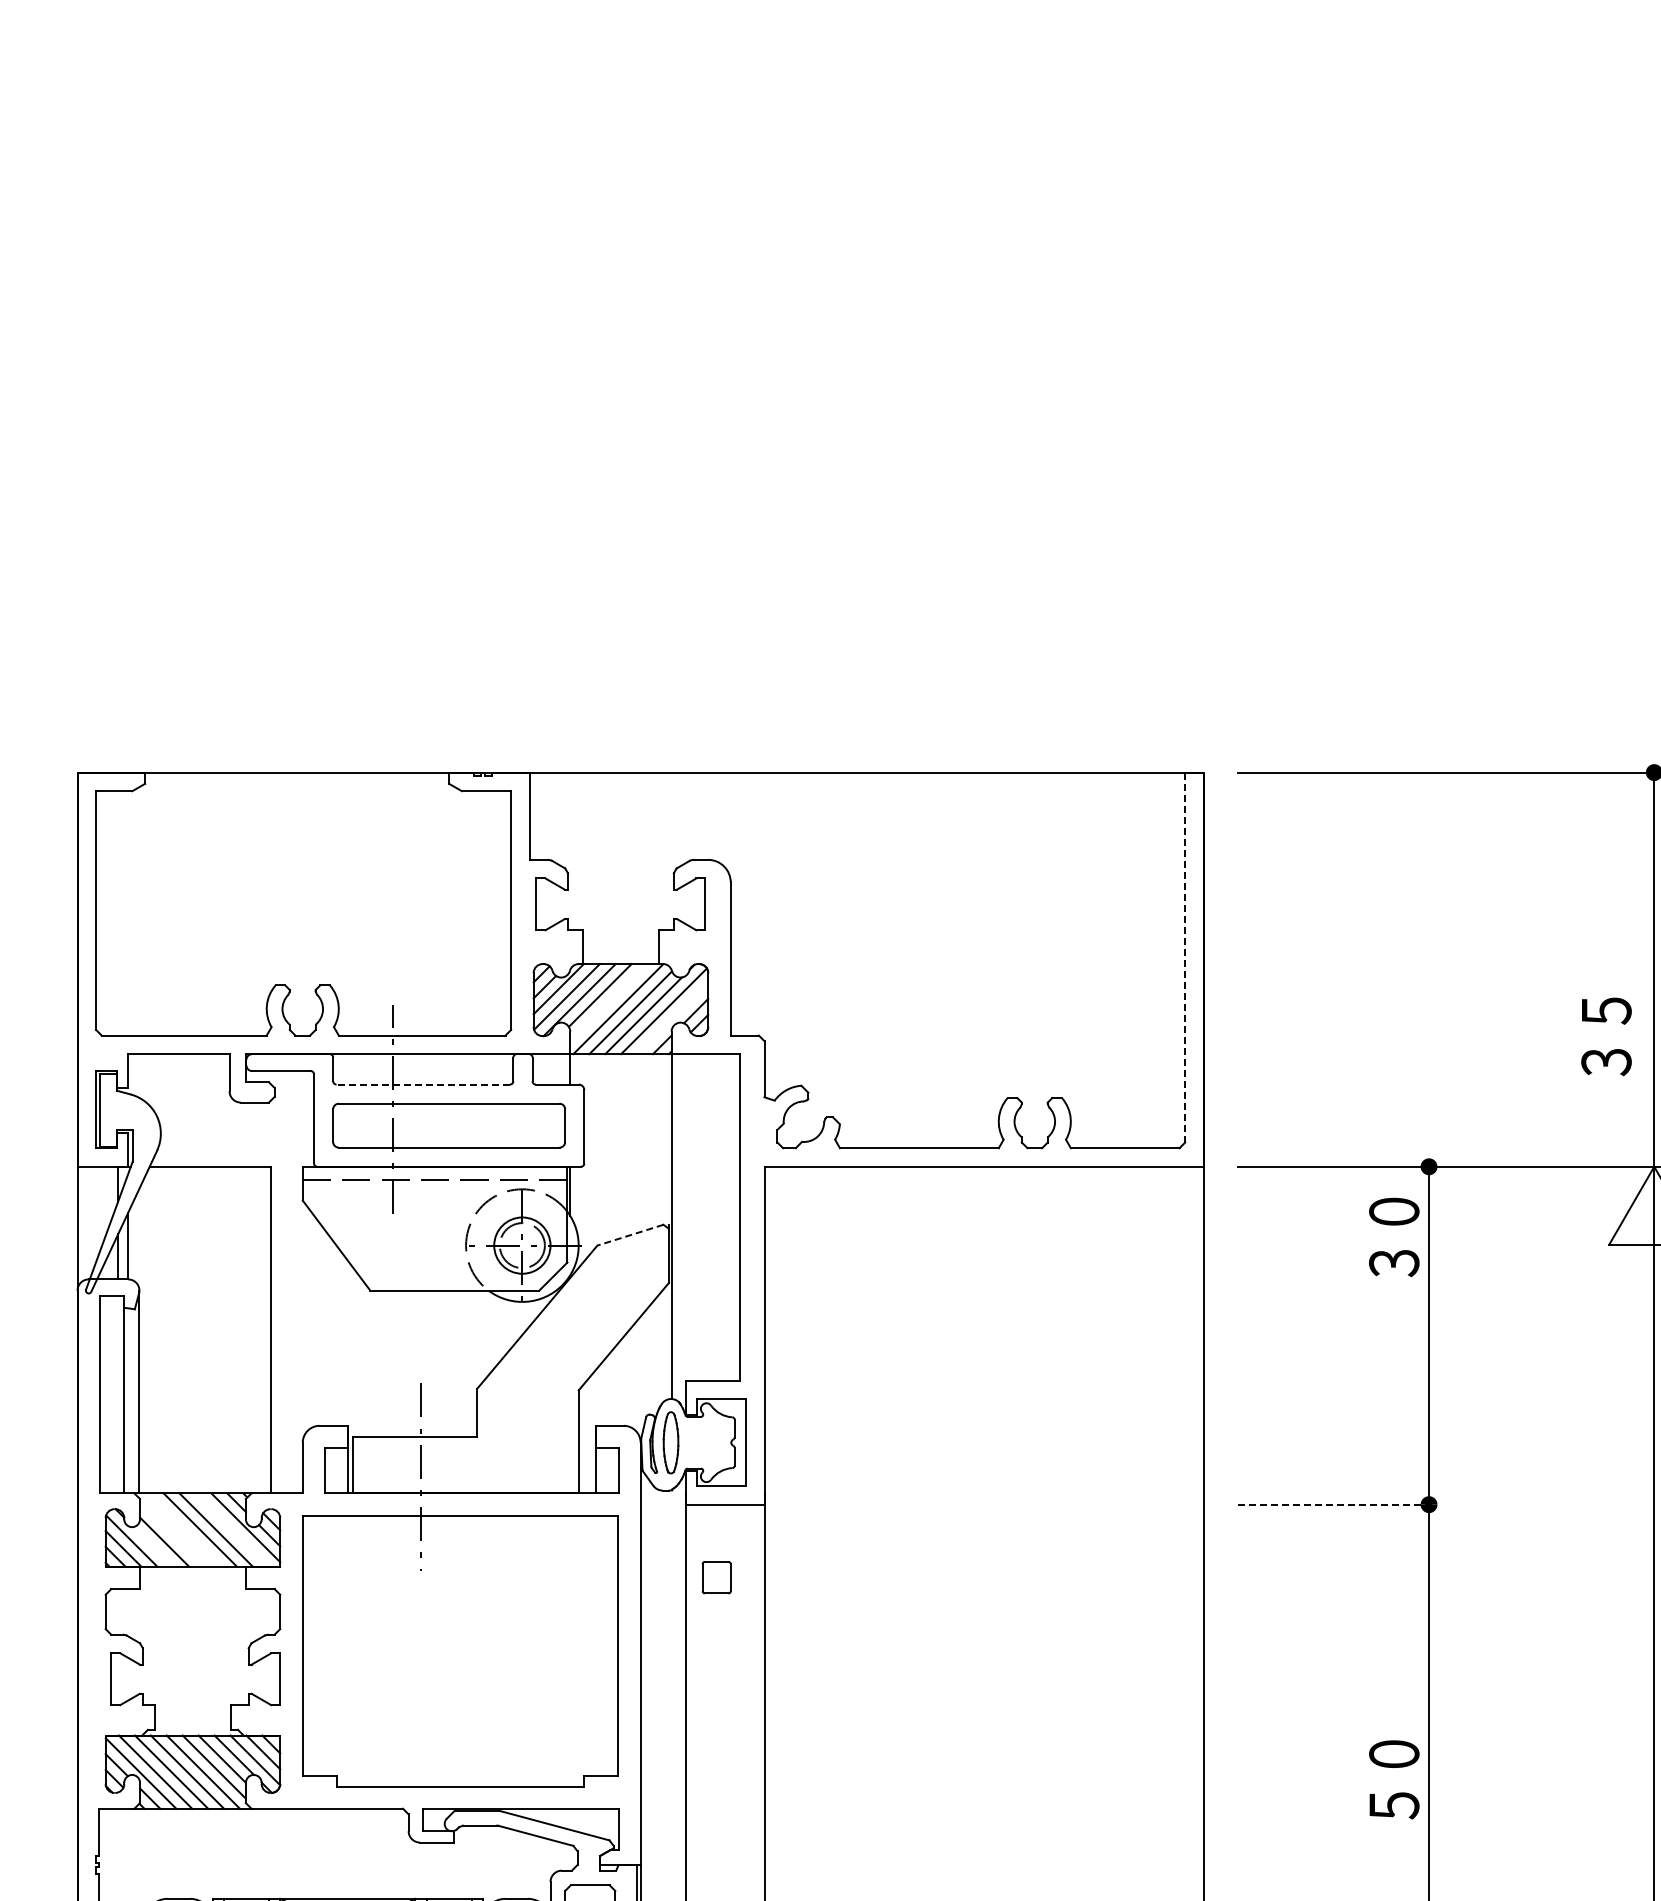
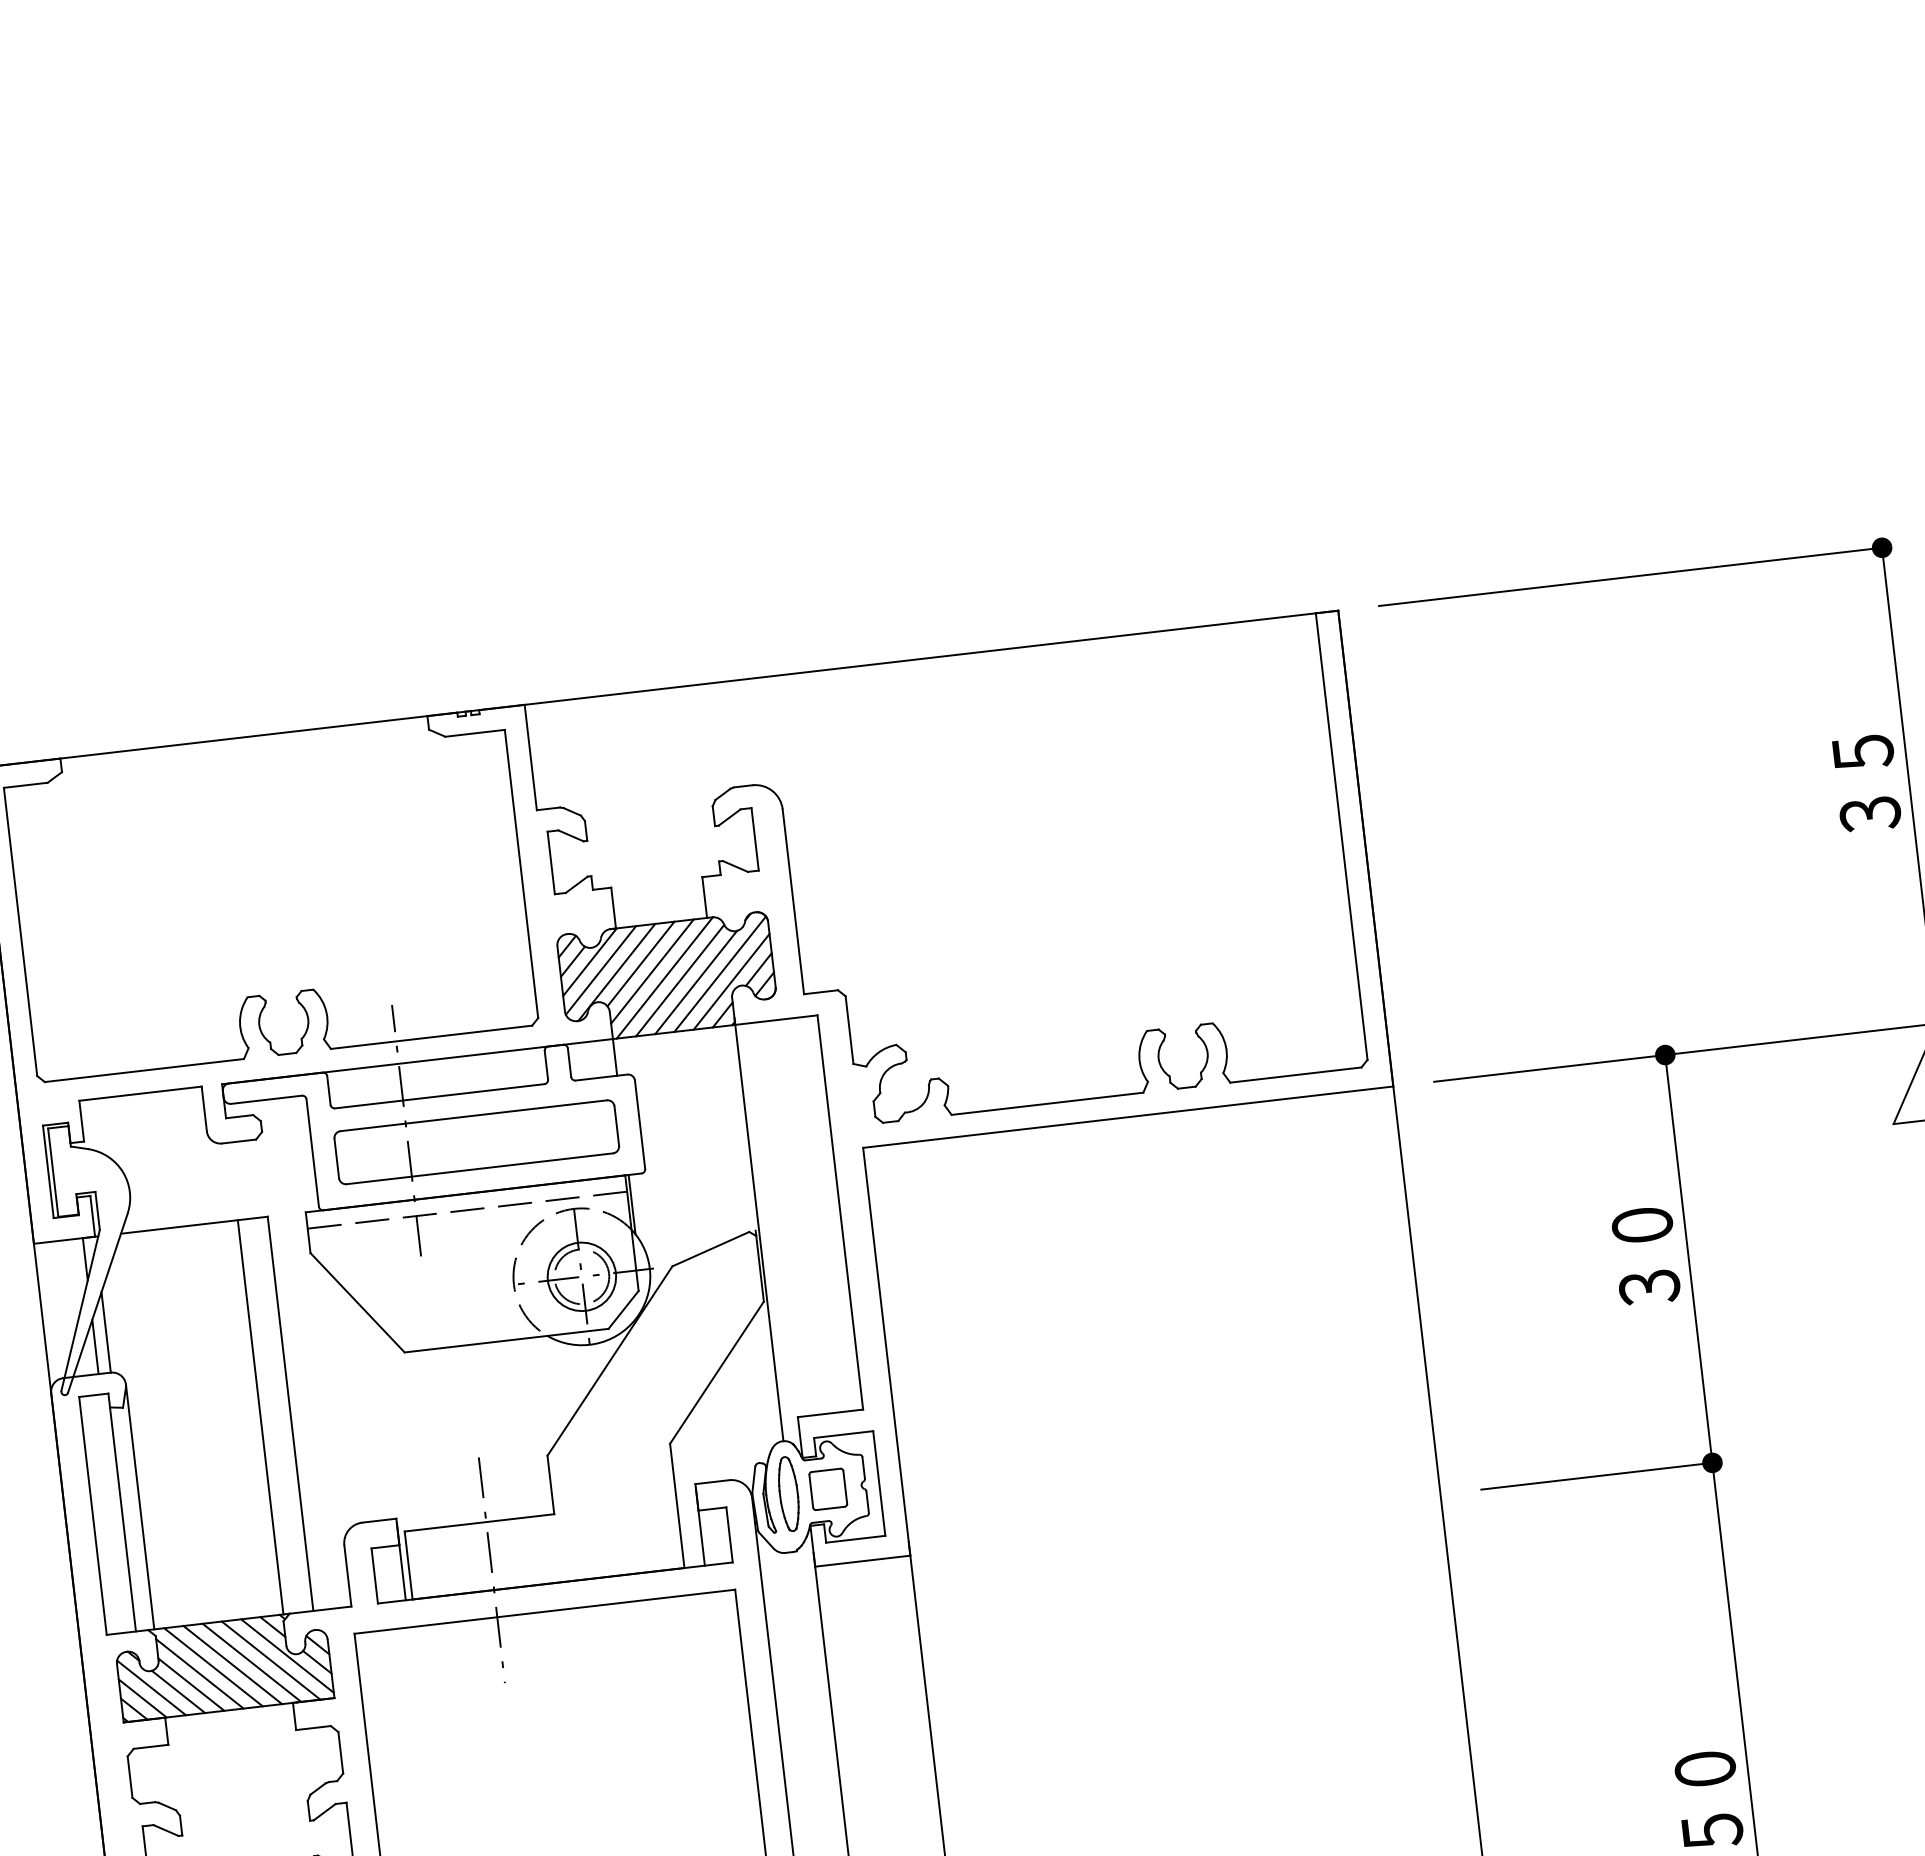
line: (1185, 957) -> (1342, 836), dashed -> solid
line: (608, 1002) -> (651, 971), added
line: (672, 1018) -> (731, 981), added
text: (1606, 1036) -> (1866, 783), moved
line: (423, 1084) -> (440, 1096), dashed -> solid
line: (630, 1235) -> (710, 1249), dashed -> solid
text: (1394, 1237) -> (1646, 1256), moved
line: (246, 1329) -> (260, 1416), added
line: (1336, 1504) -> (1600, 1475), dashed -> solid
line: (183, 1529) -> (212, 1666), added
line: (231, 1529) -> (270, 1660), added
line: (172, 1533) -> (199, 1673), added
line: (153, 1546) -> (178, 1691), added
part: (716, 1577) -> (828, 1489), moved

